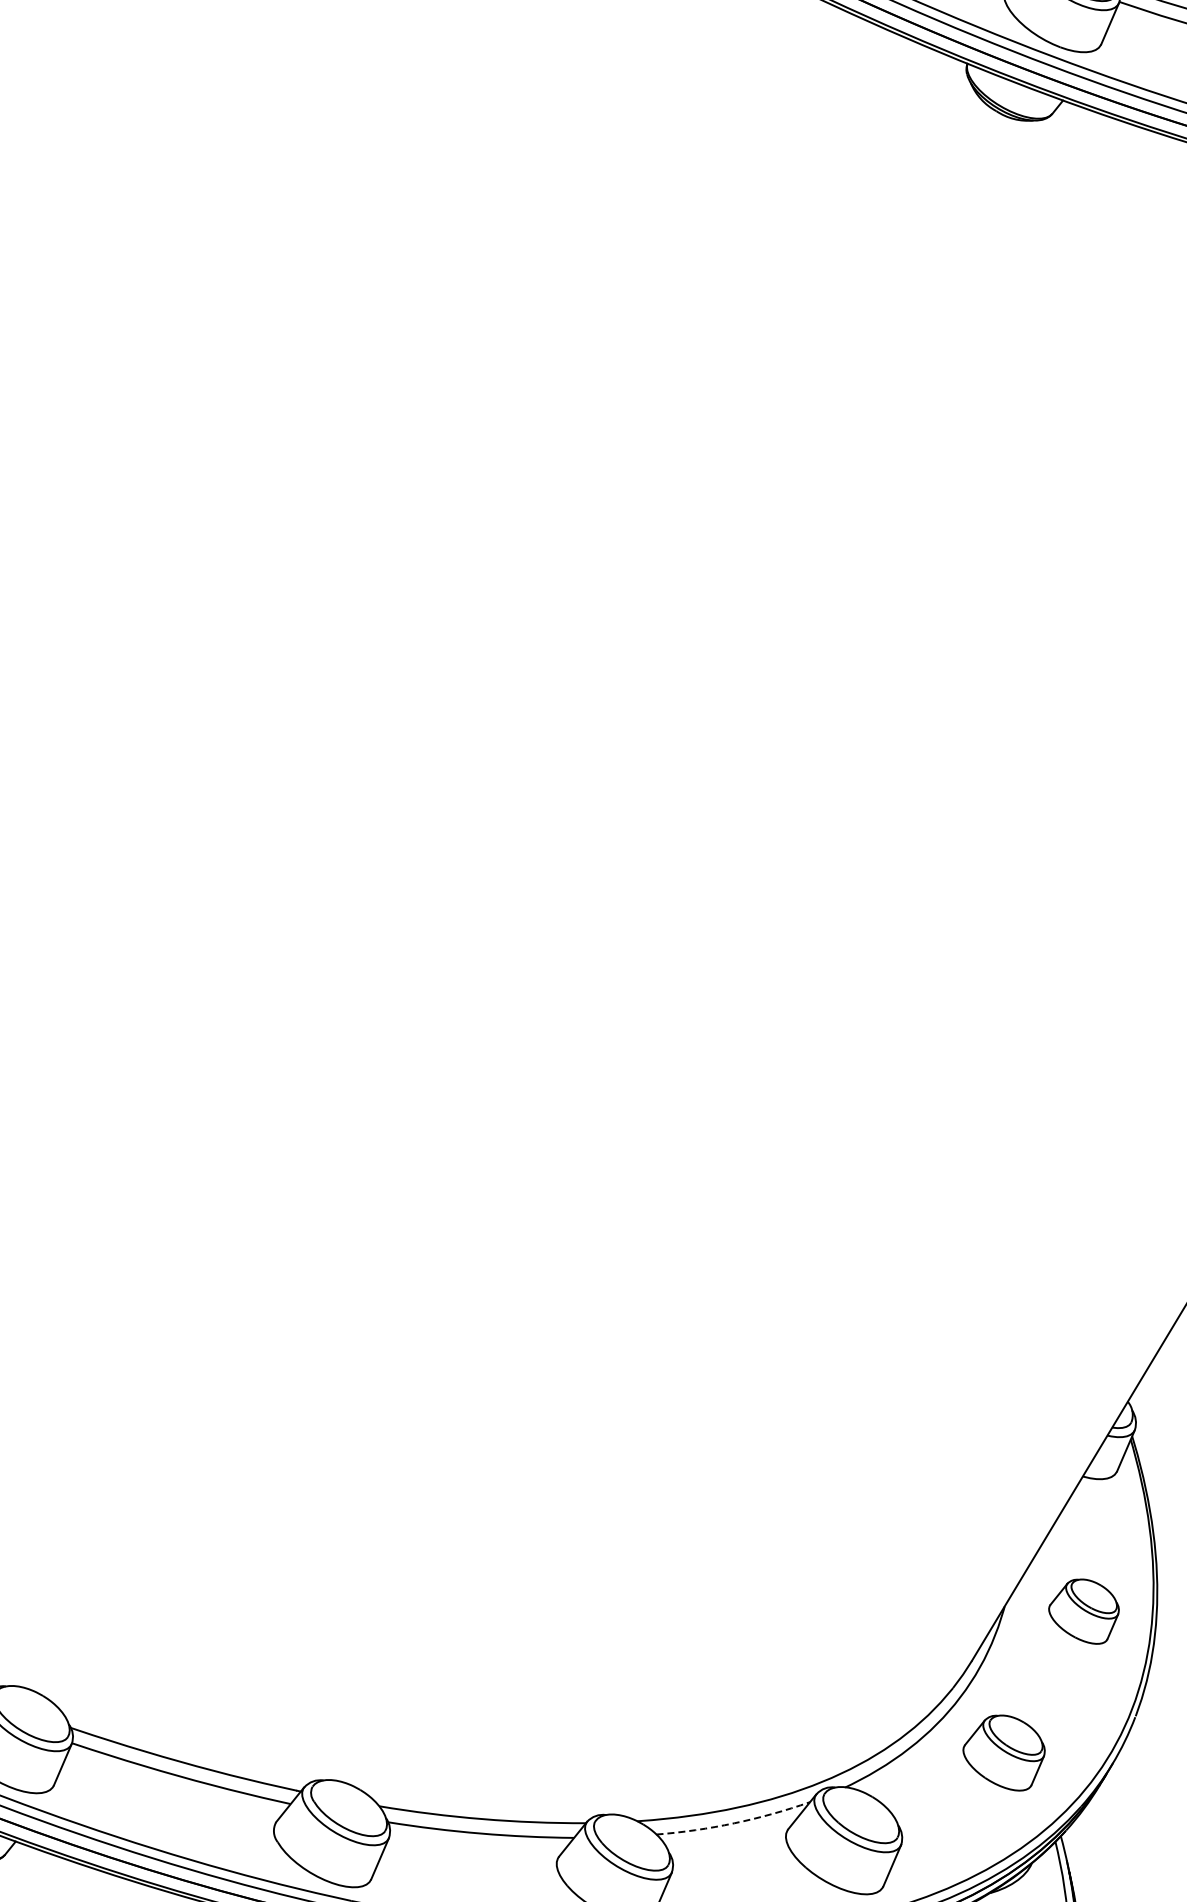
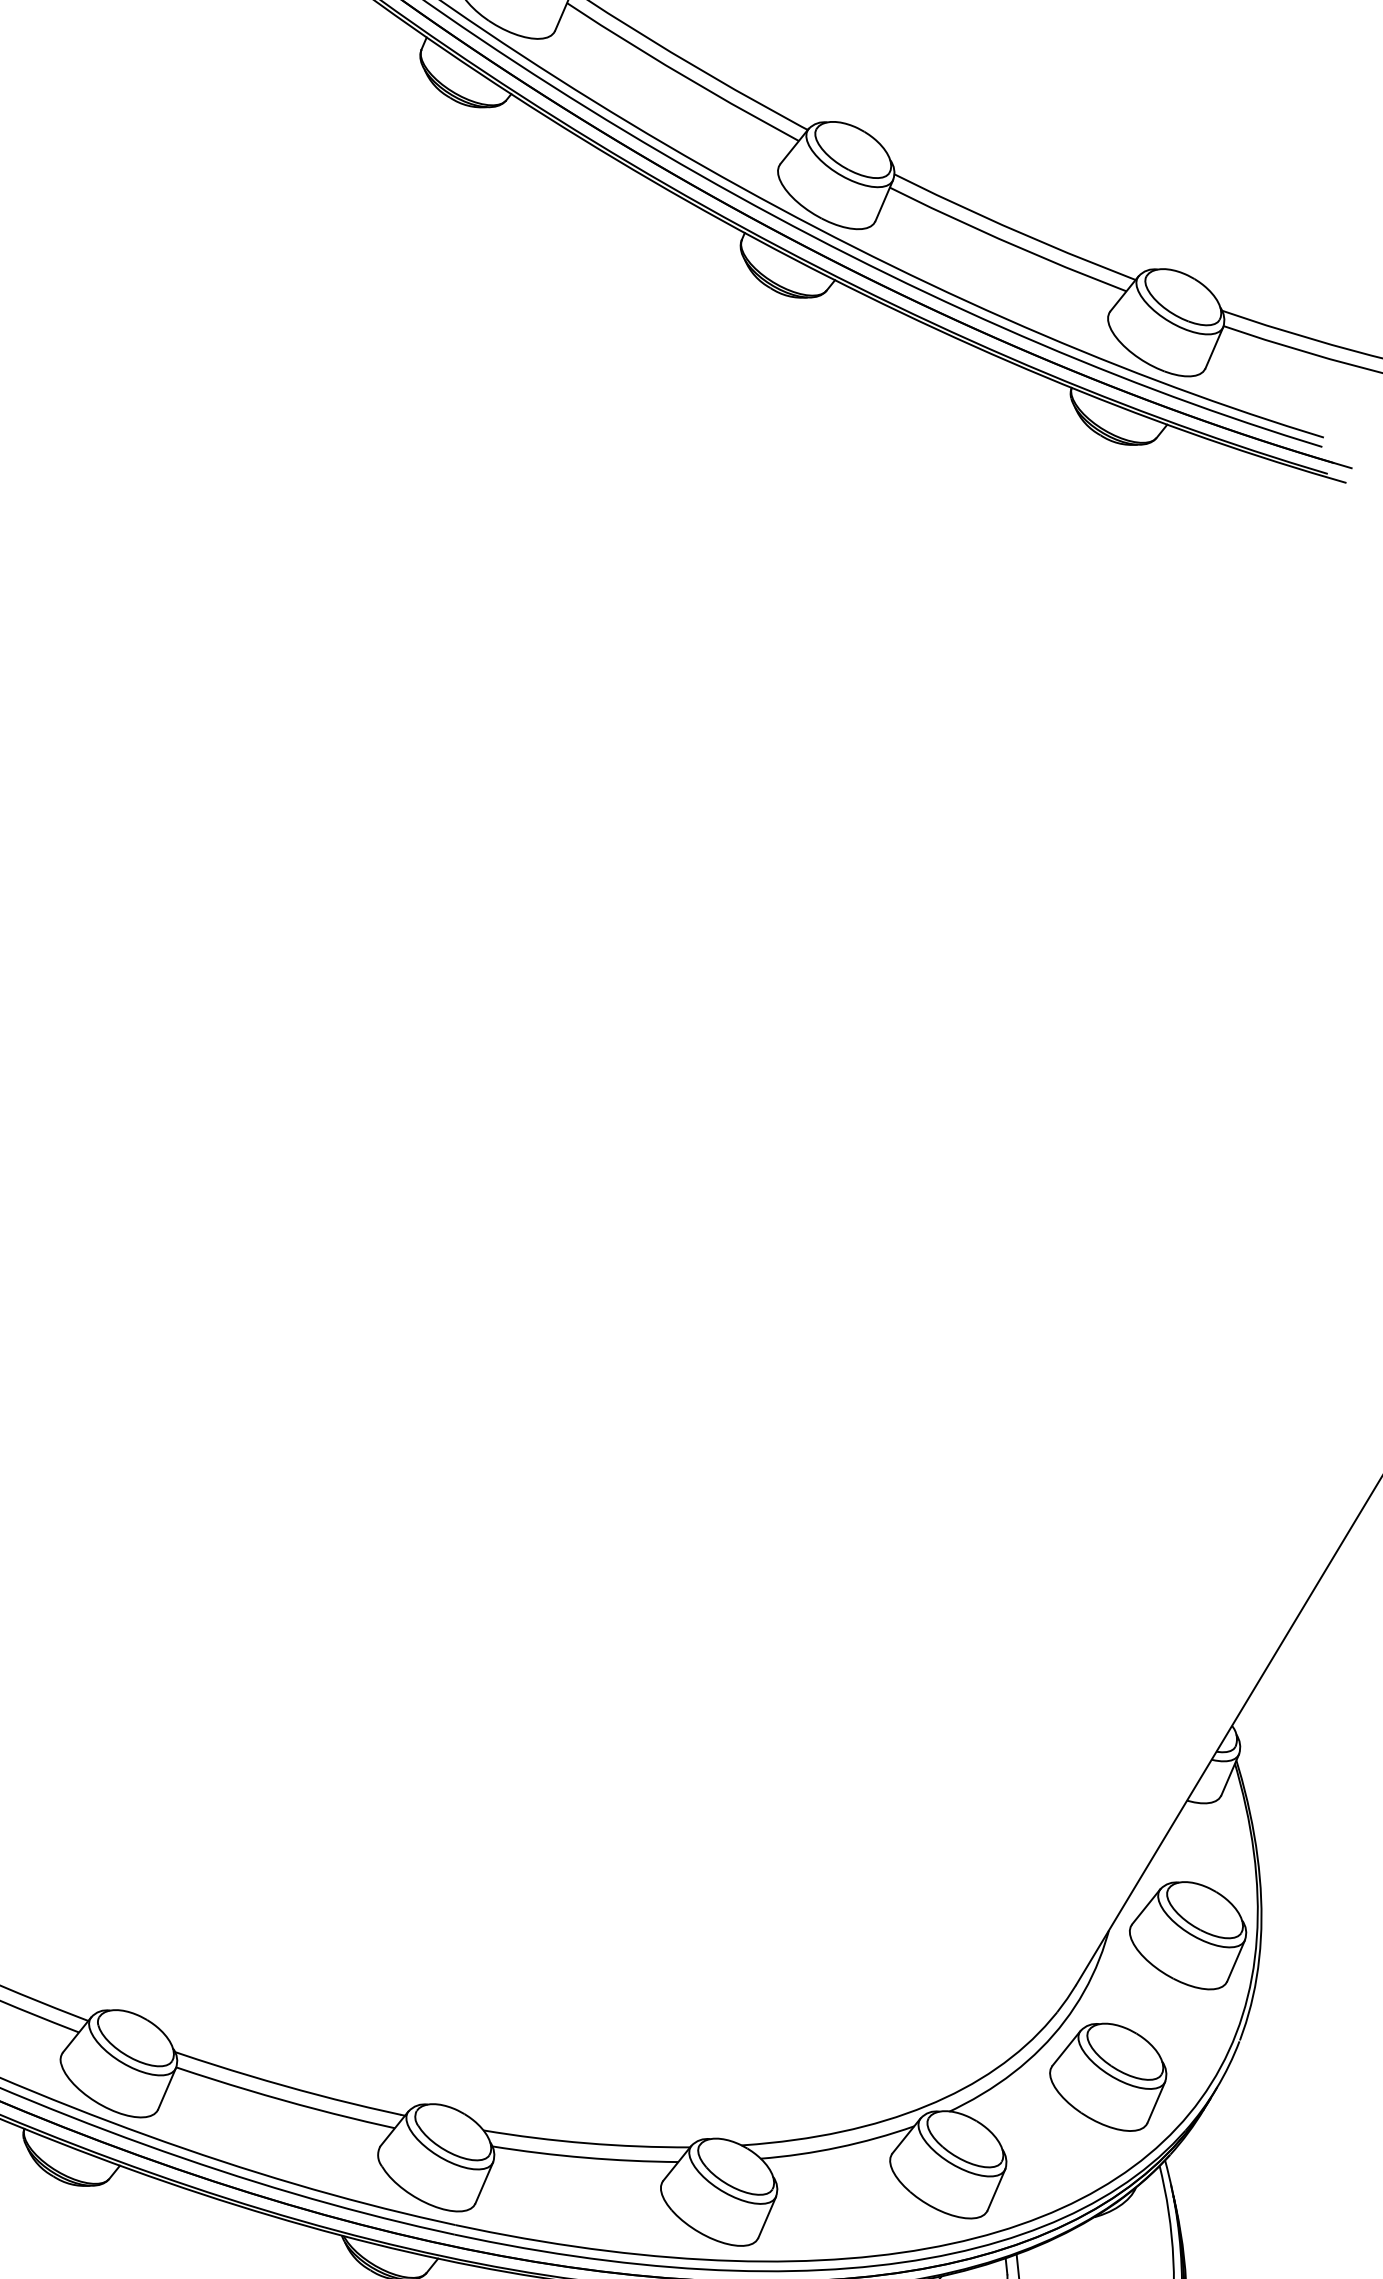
part: (1084, 1611) -> (1188, 1935), size x1.67
part: (1004, 1752) -> (1108, 2076), size x1.43
arc: (734, 1823) -> (838, 2147), dashed -> solid

